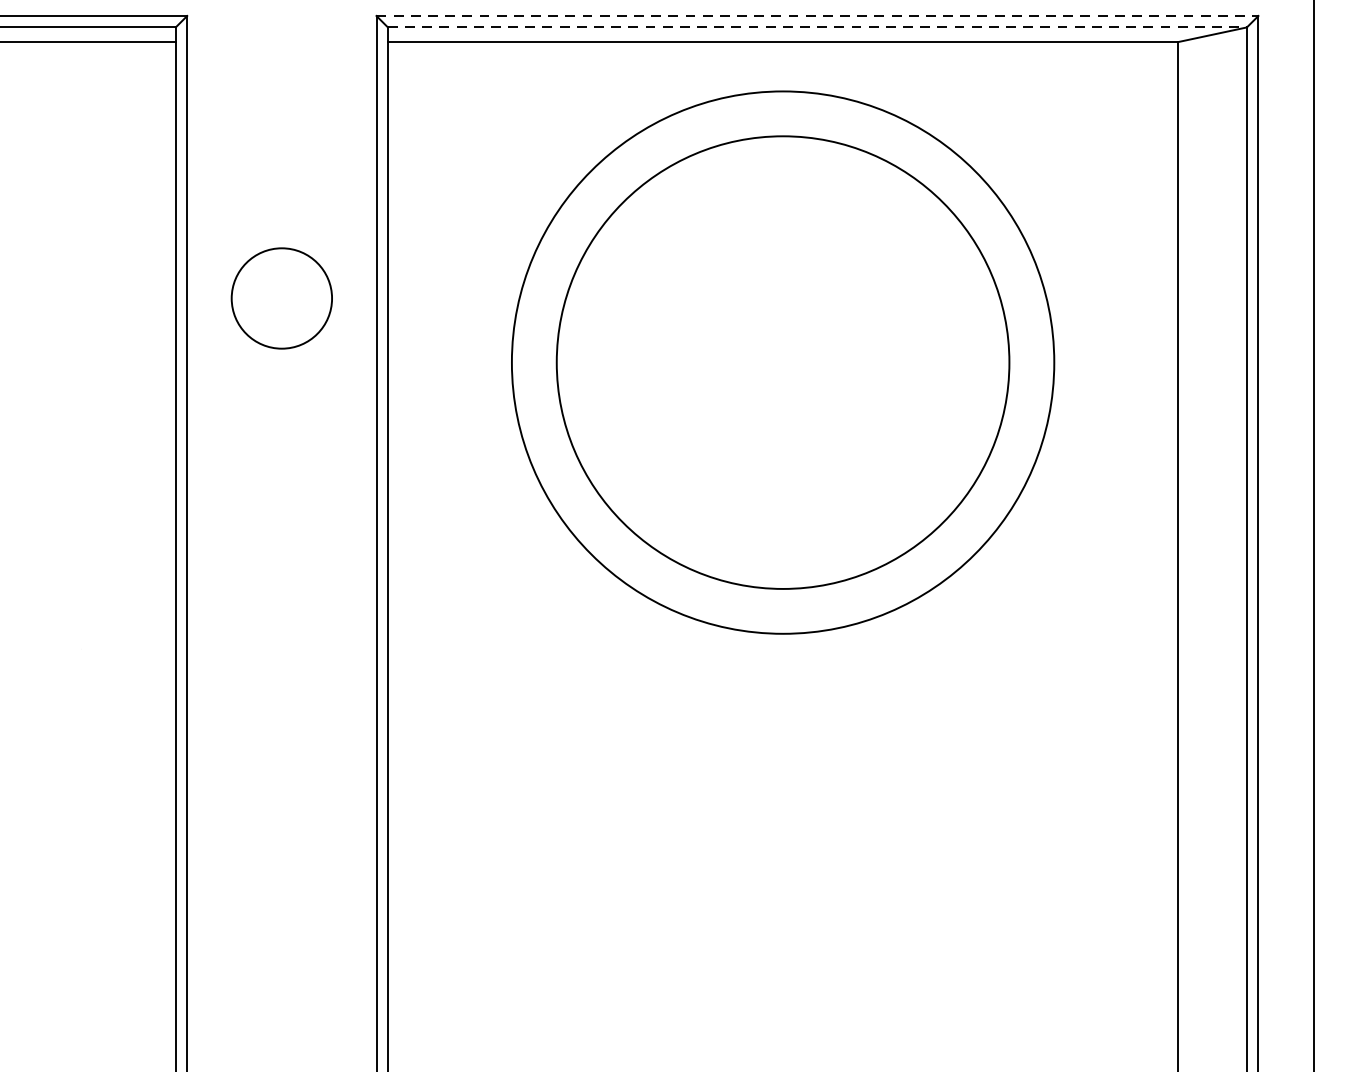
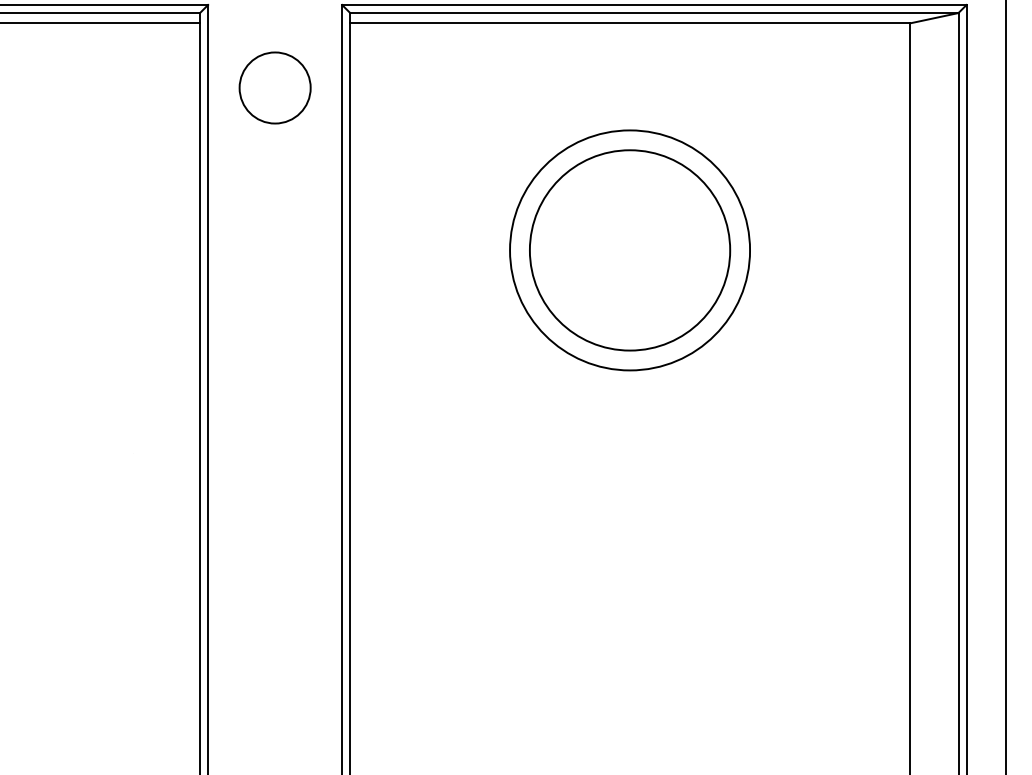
line: (817, 15) -> (654, 4), dashed -> solid
line: (817, 28) -> (654, 13), dashed -> solid
circle: (280, 297) -> (274, 87), moved
circle: (782, 362) -> (629, 250), size x0.62
circle: (783, 362) -> (630, 250), size x0.62

